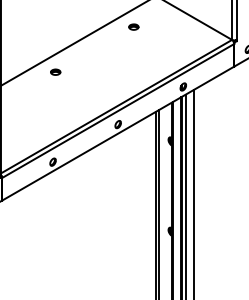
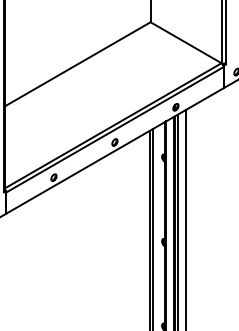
part: (133, 26) -> (129, 50), removed
part: (55, 72) -> (56, 93), removed

